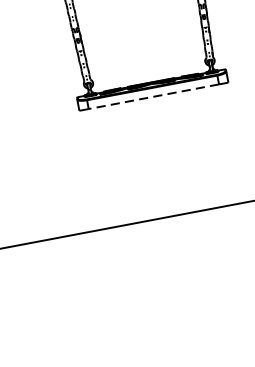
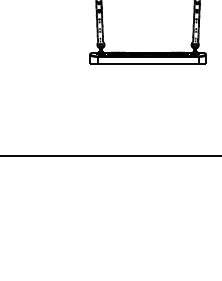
line: (154, 96) -> (148, 63), dashed -> solid

